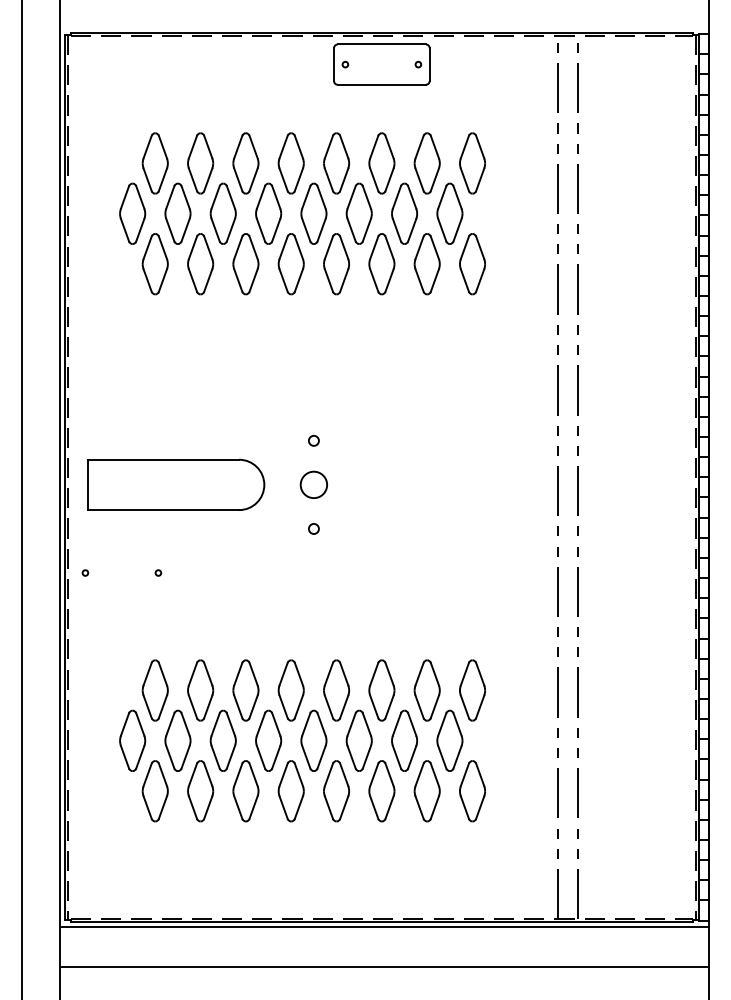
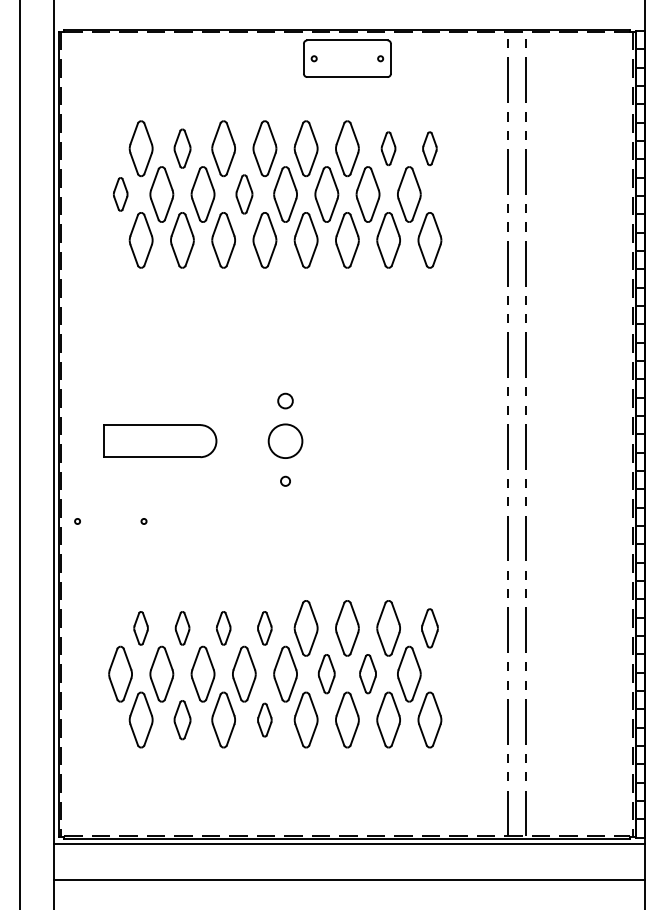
part: (200, 163) -> (182, 148), size x0.7
part: (426, 163) -> (388, 148), size x0.6
part: (472, 163) -> (429, 148), size x0.6
part: (132, 213) -> (120, 194), size x0.6
part: (268, 213) -> (244, 194), size x0.7
circle: (313, 440) -> (285, 400), size x1.6
part: (176, 484) -> (160, 440), size x0.7
circle: (313, 484) -> (285, 440), size x1.4
part: (154, 690) -> (140, 628), size x0.6
part: (200, 690) -> (182, 628), size x0.6
part: (245, 690) -> (223, 628), size x0.6
part: (290, 690) -> (264, 628), size x0.6
part: (472, 690) -> (429, 628), size x0.7
part: (358, 740) -> (326, 673), size x0.7
part: (404, 740) -> (367, 673), size x0.7
part: (200, 791) -> (182, 720), size x0.7
part: (290, 791) -> (264, 720), size x0.6

